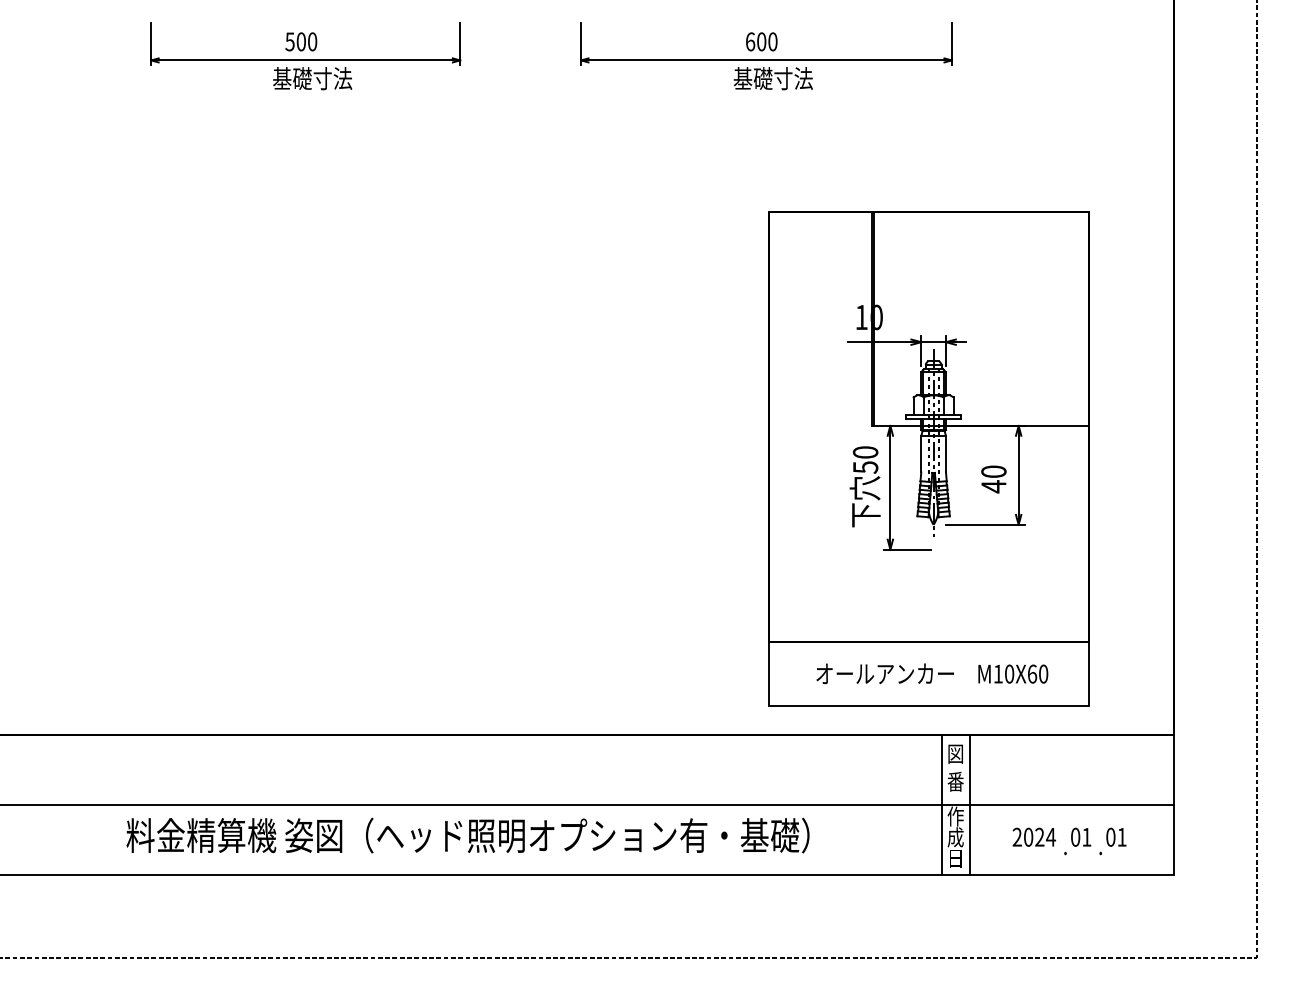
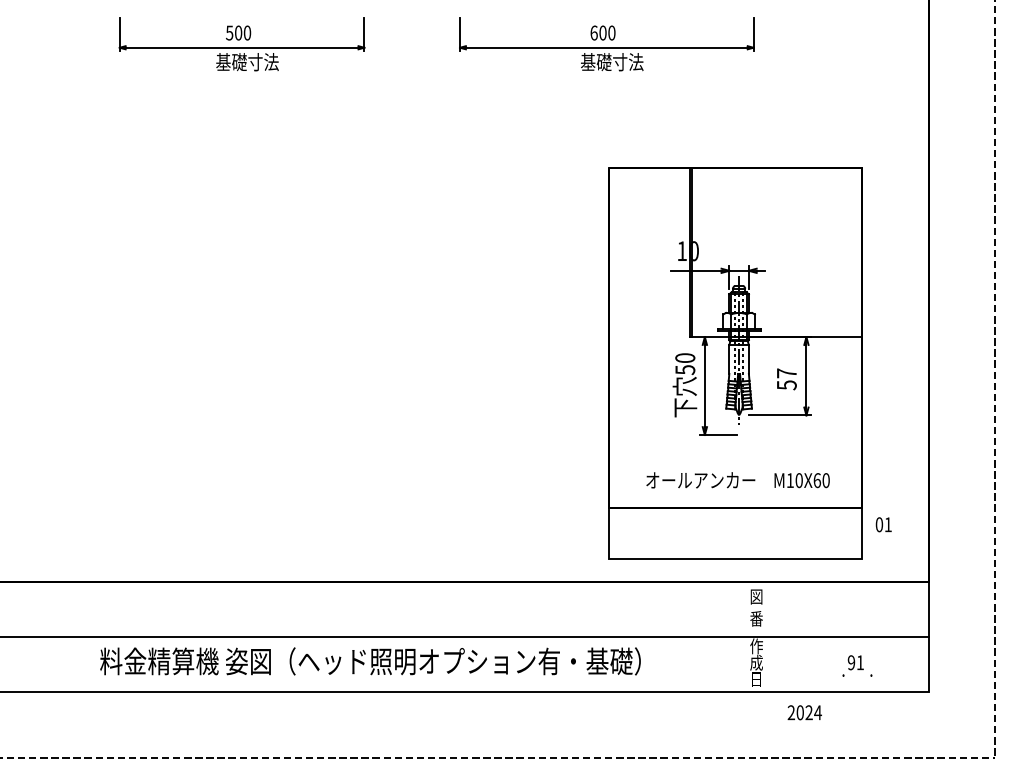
text: (993, 479) -> (786, 379), 40 -> 57
text: (931, 674) -> (737, 480), moved
line: (941, 805) -> (745, 637), removed
line: (969, 805) -> (767, 637), removed
text: (1033, 836) -> (804, 712), moved
text: (1075, 836) -> (851, 662), 01 -> 91
text: (1116, 836) -> (883, 524), moved

